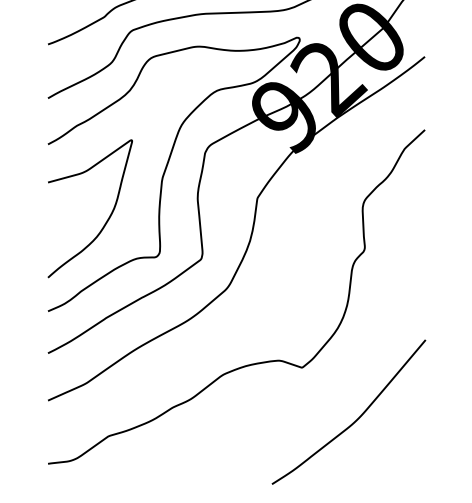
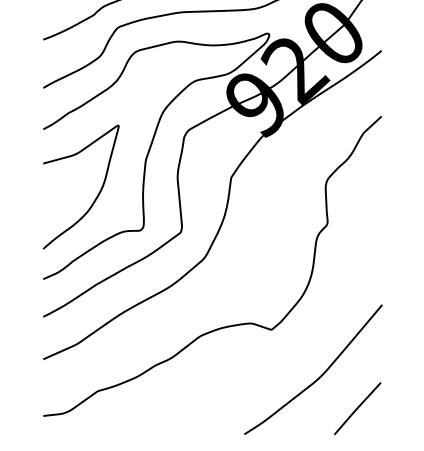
line: (398, 455) -> (357, 408), added

